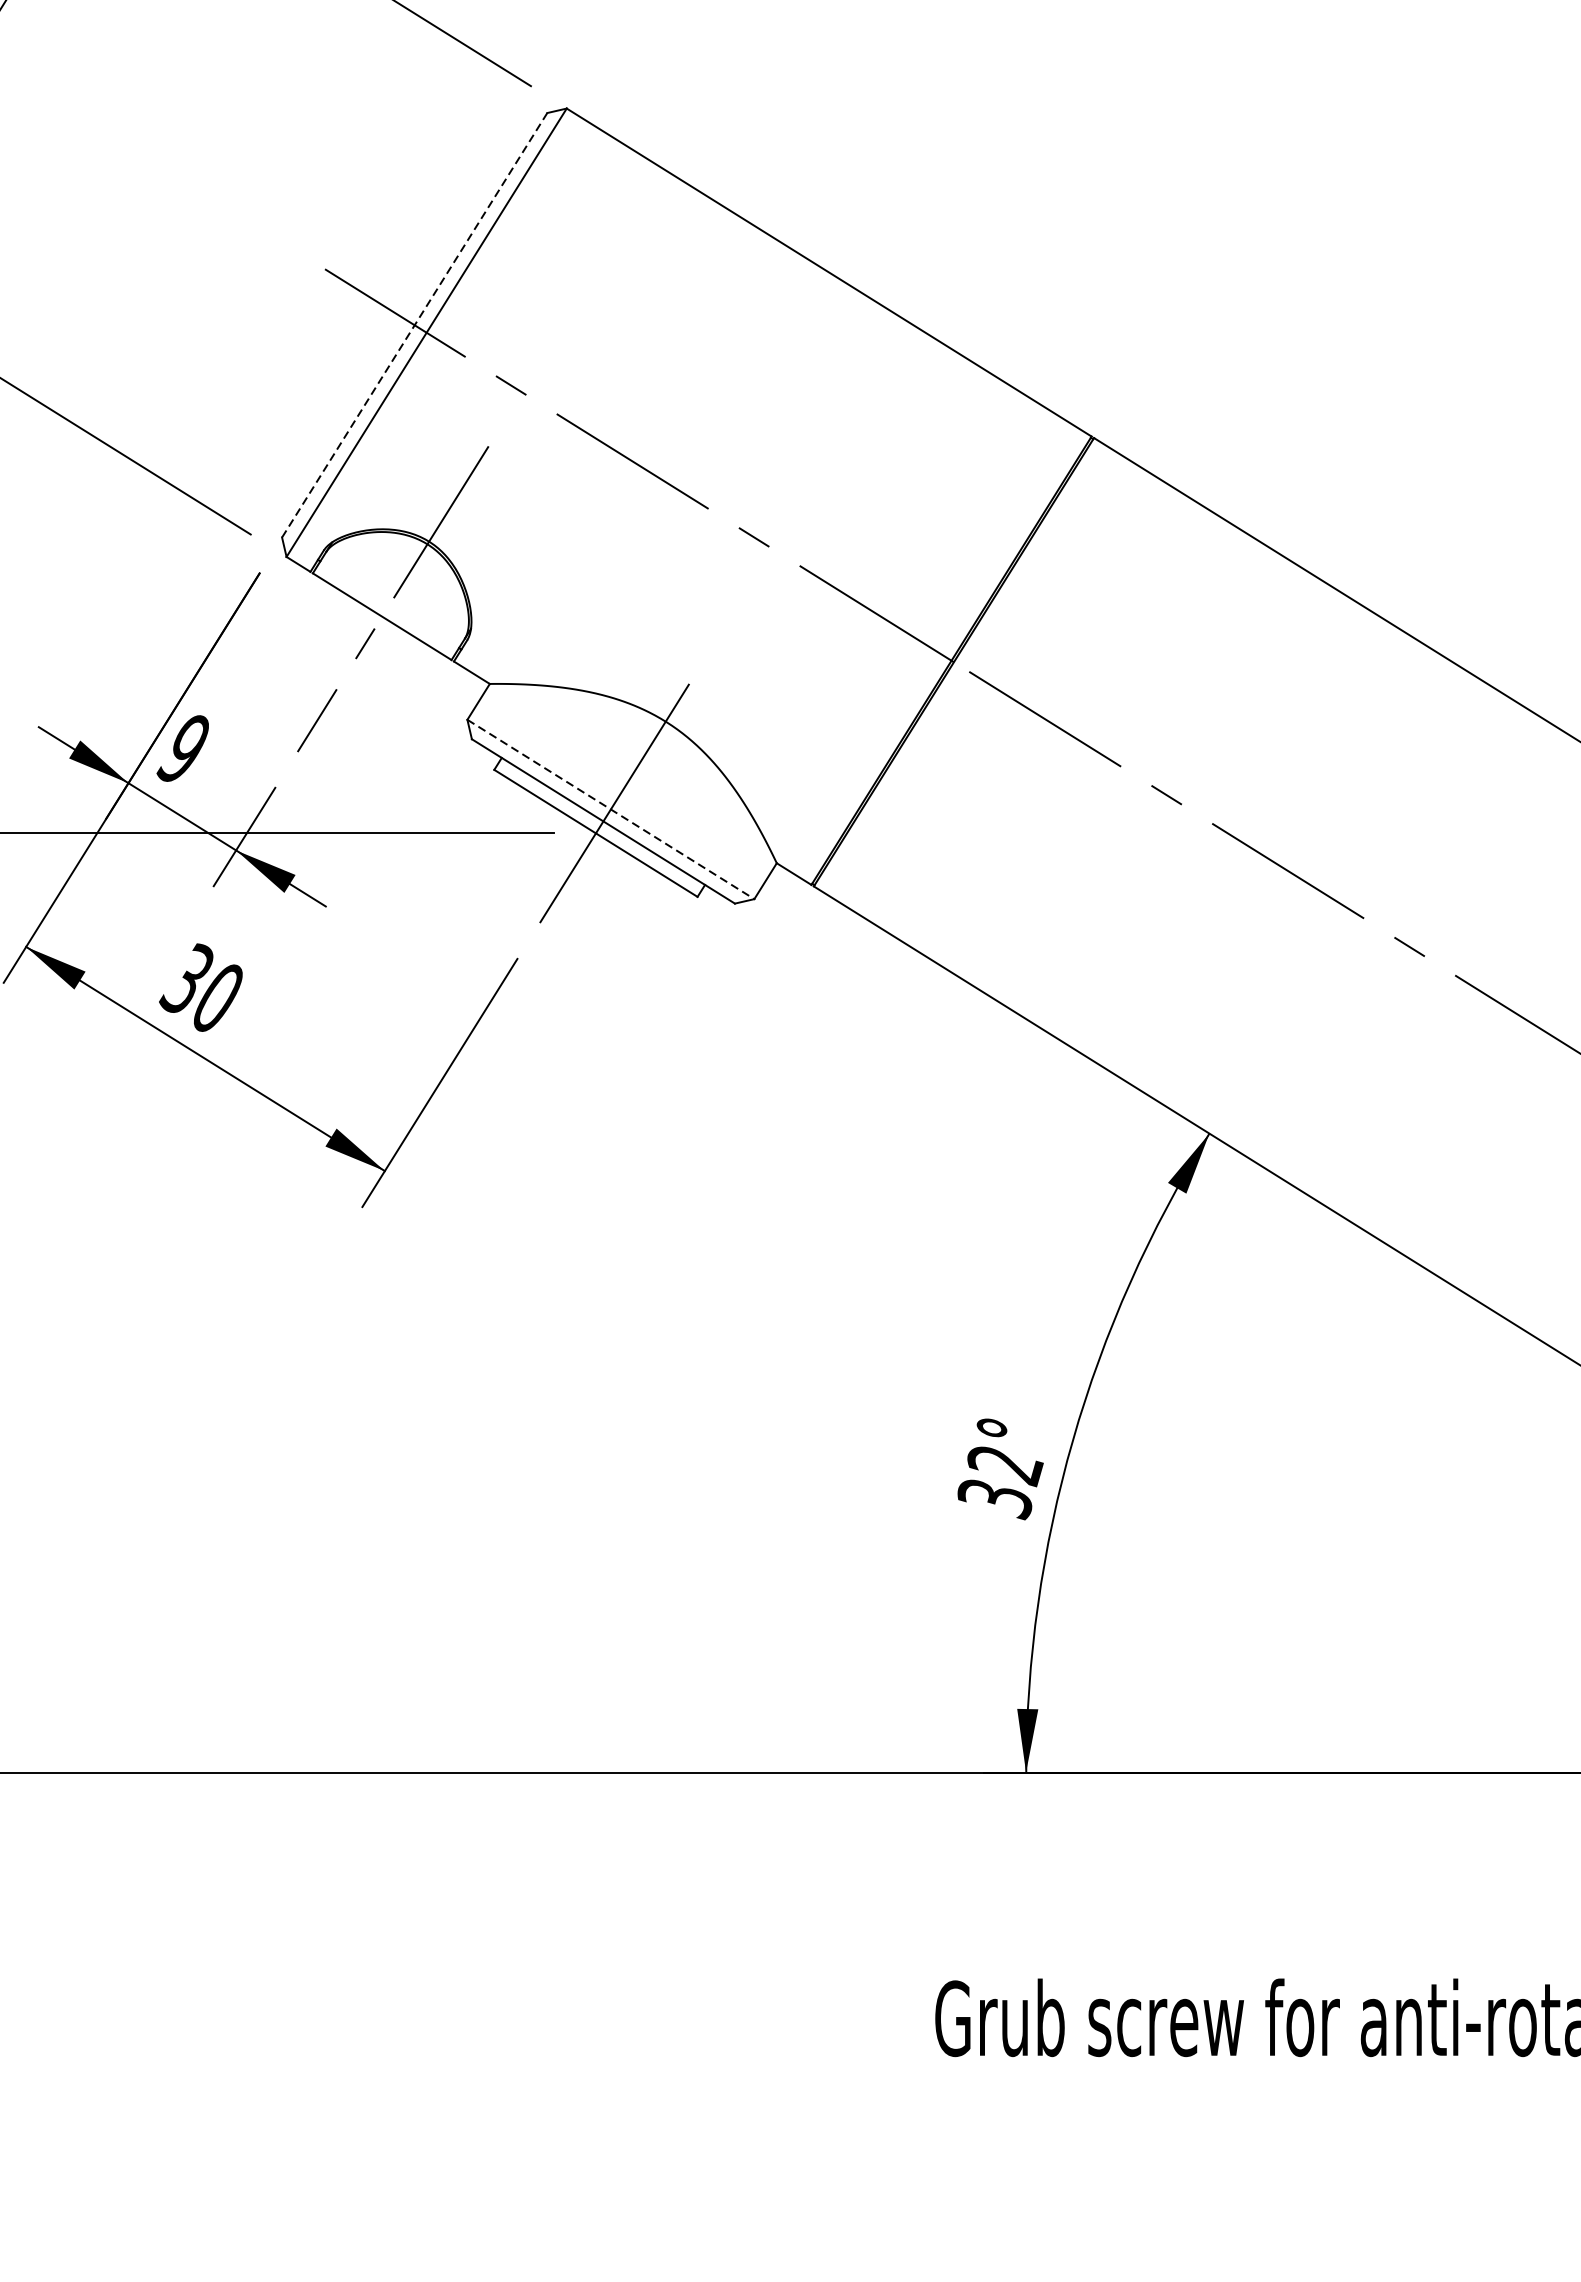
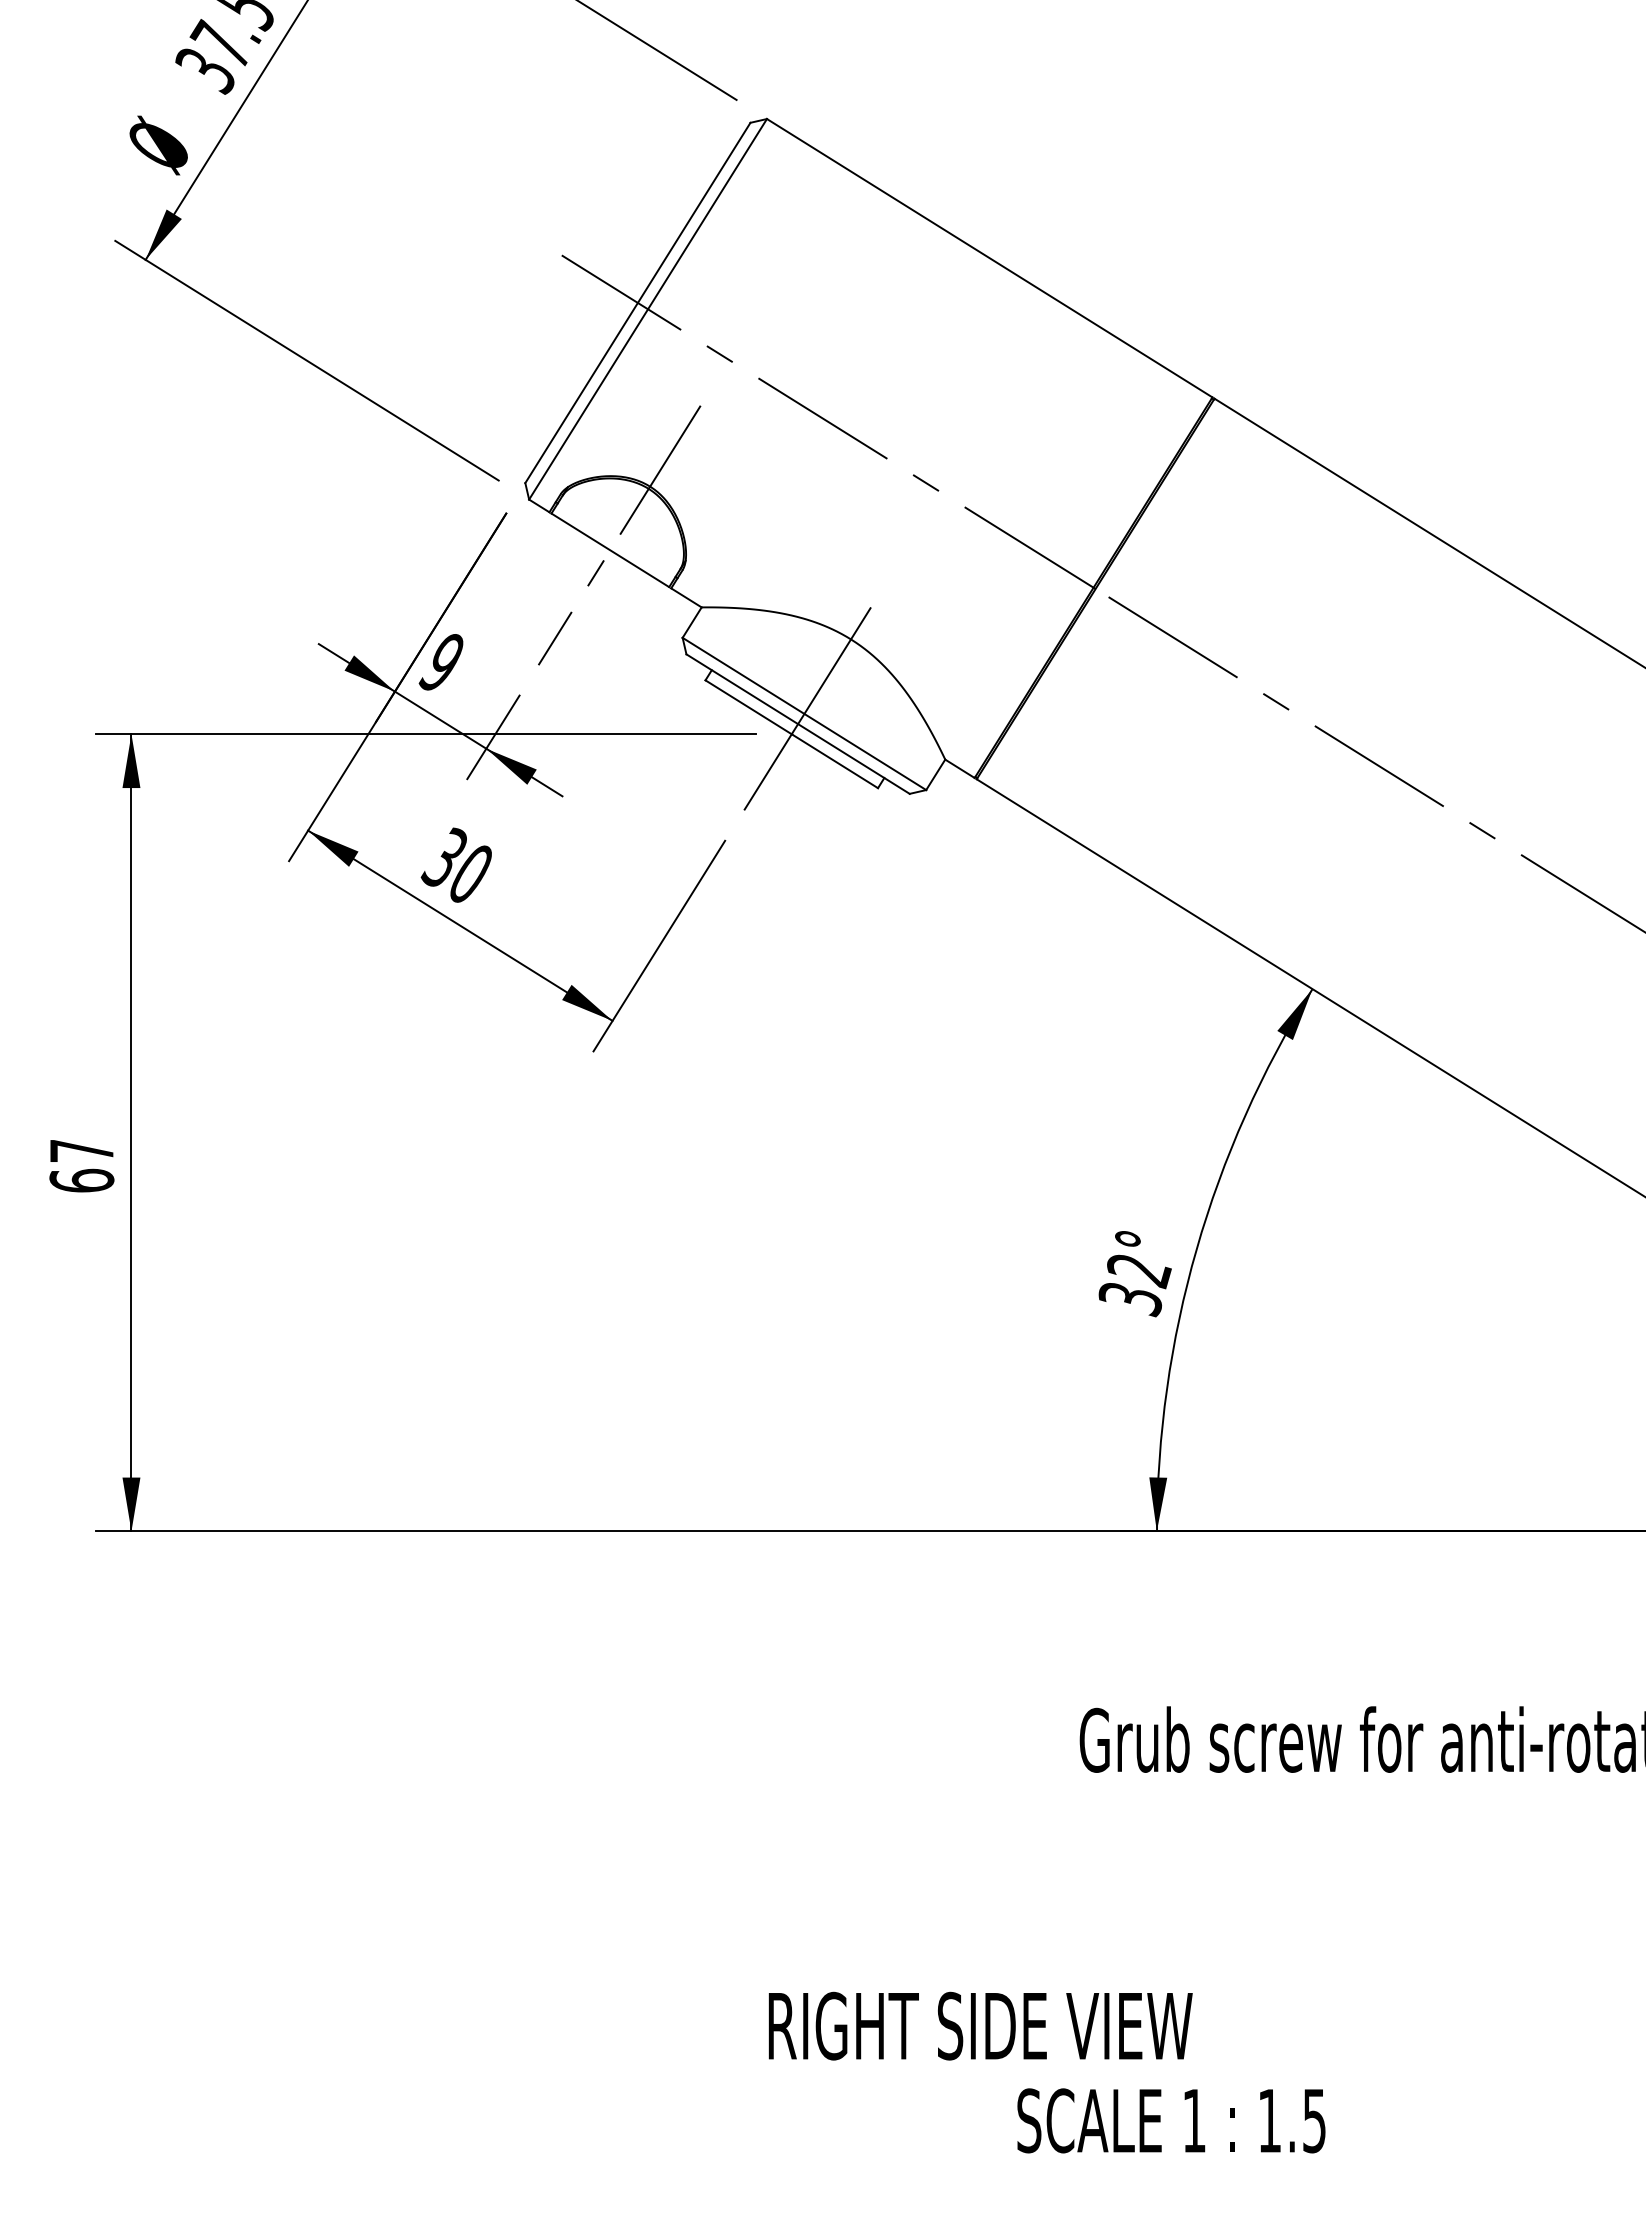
line: (415, 324) -> (638, 302), dashed -> solid
line: (610, 808) -> (804, 713), dashed -> solid

